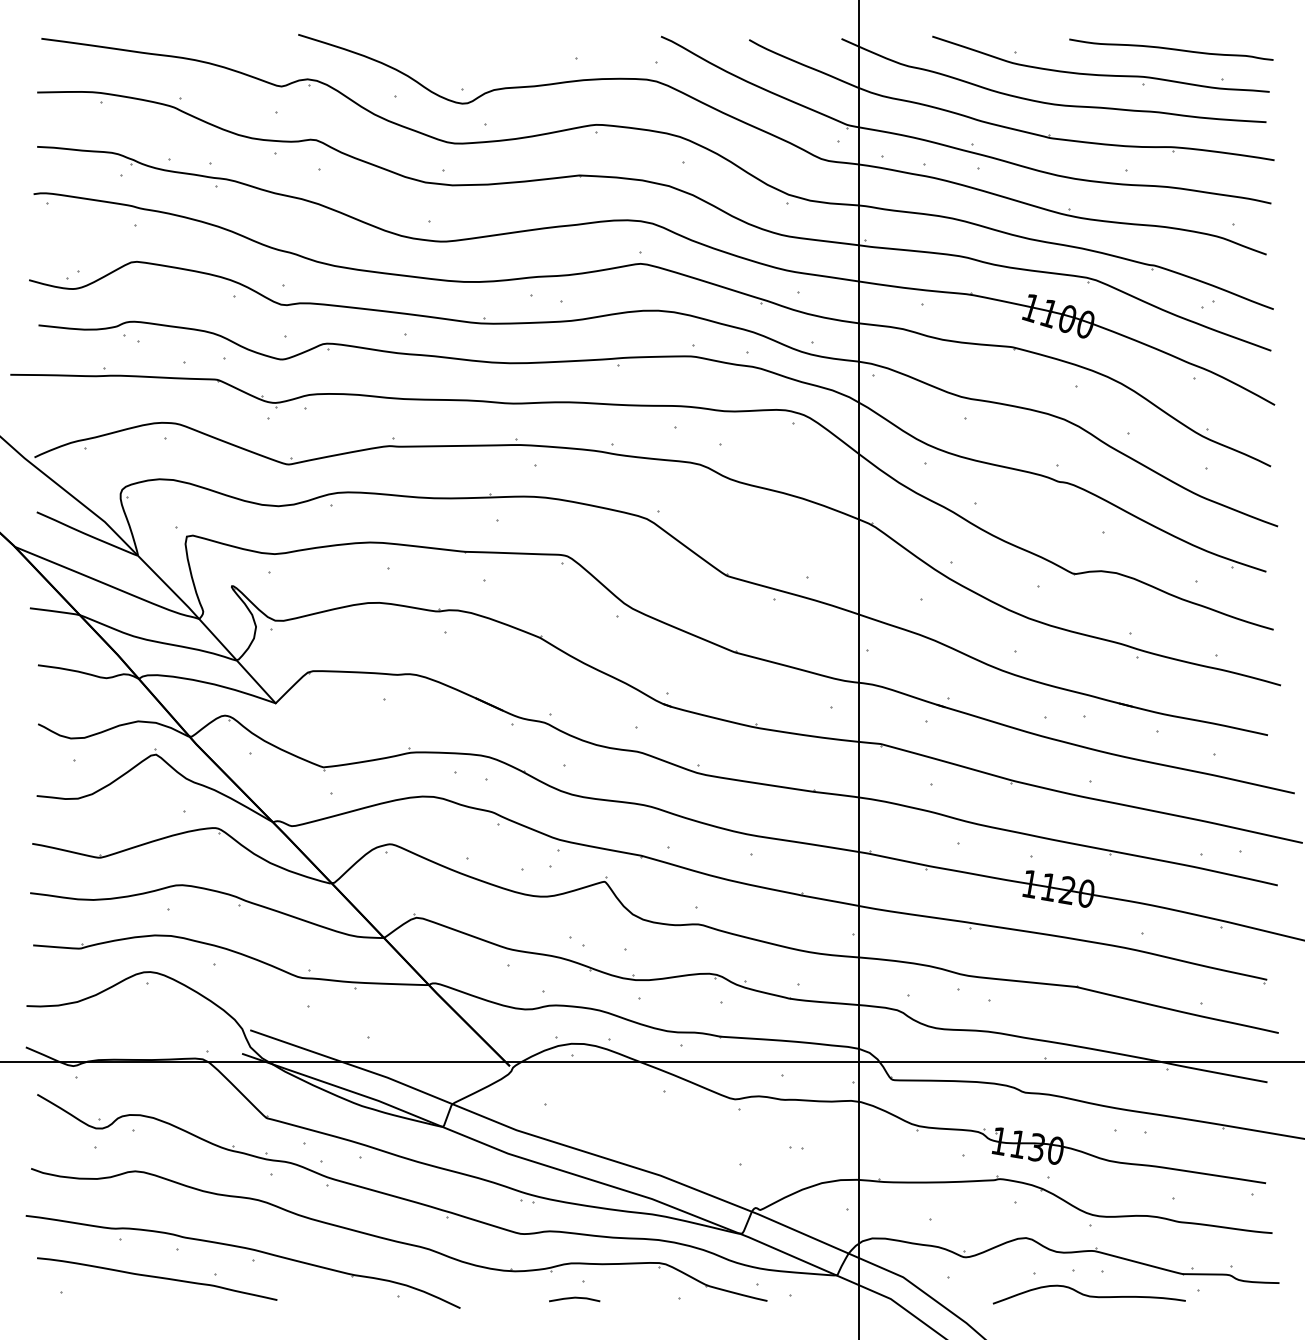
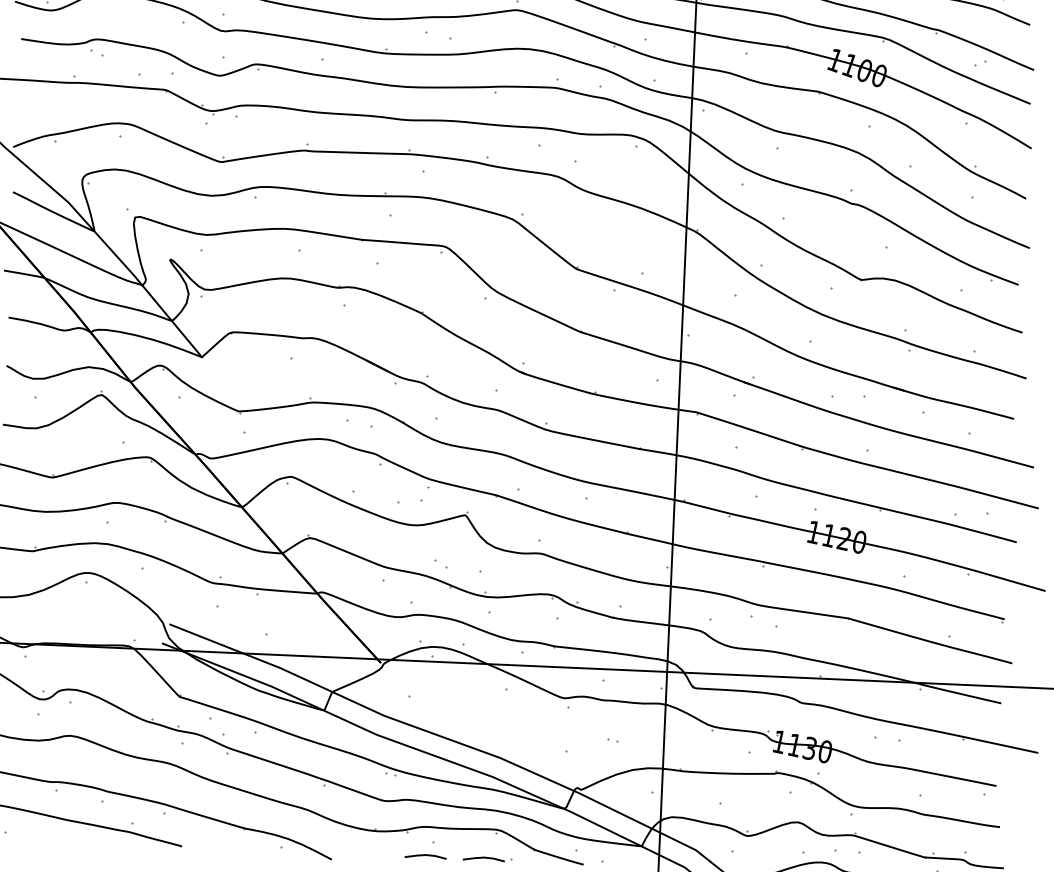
line: (645, 1298) -> (483, 858), added

